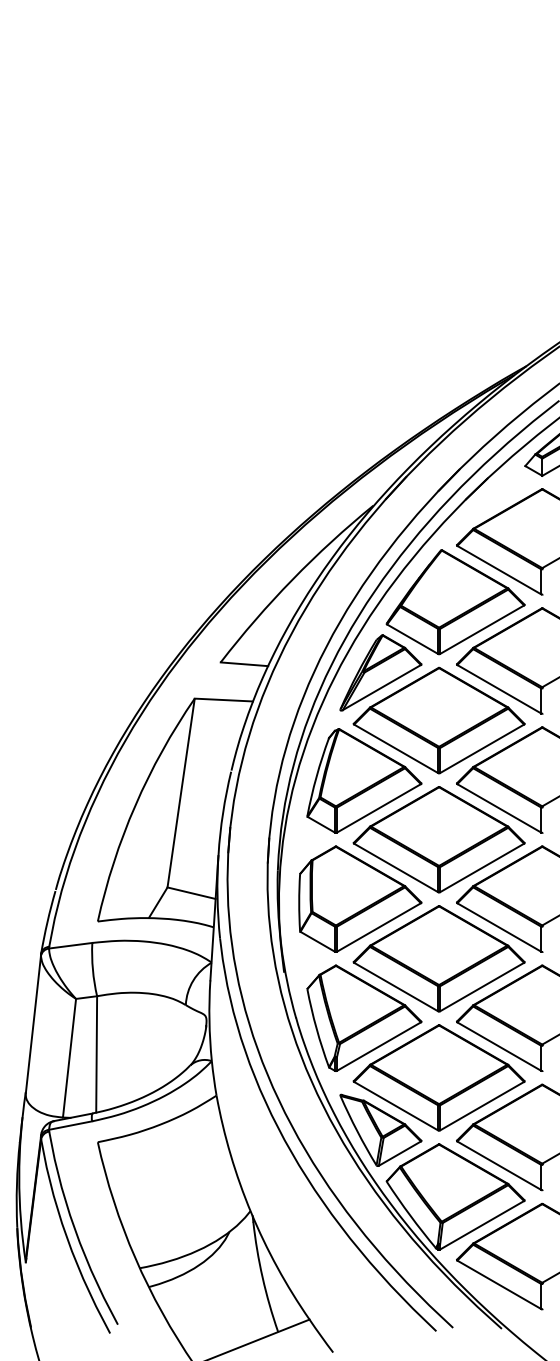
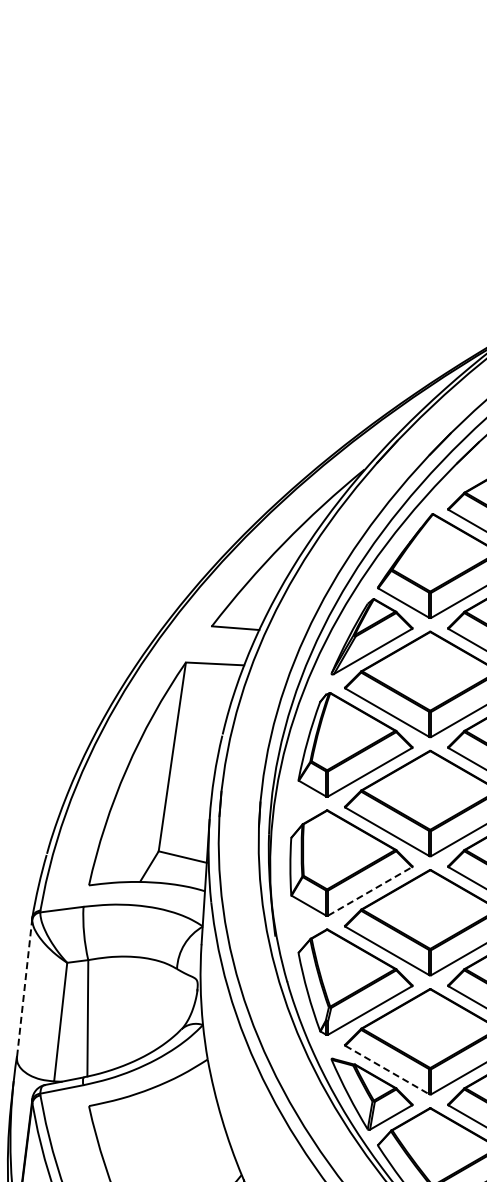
line: (379, 927) -> (370, 891), solid -> dashed
line: (33, 1023) -> (24, 987), solid -> dashed
line: (396, 1106) -> (387, 1070), solid -> dashed

